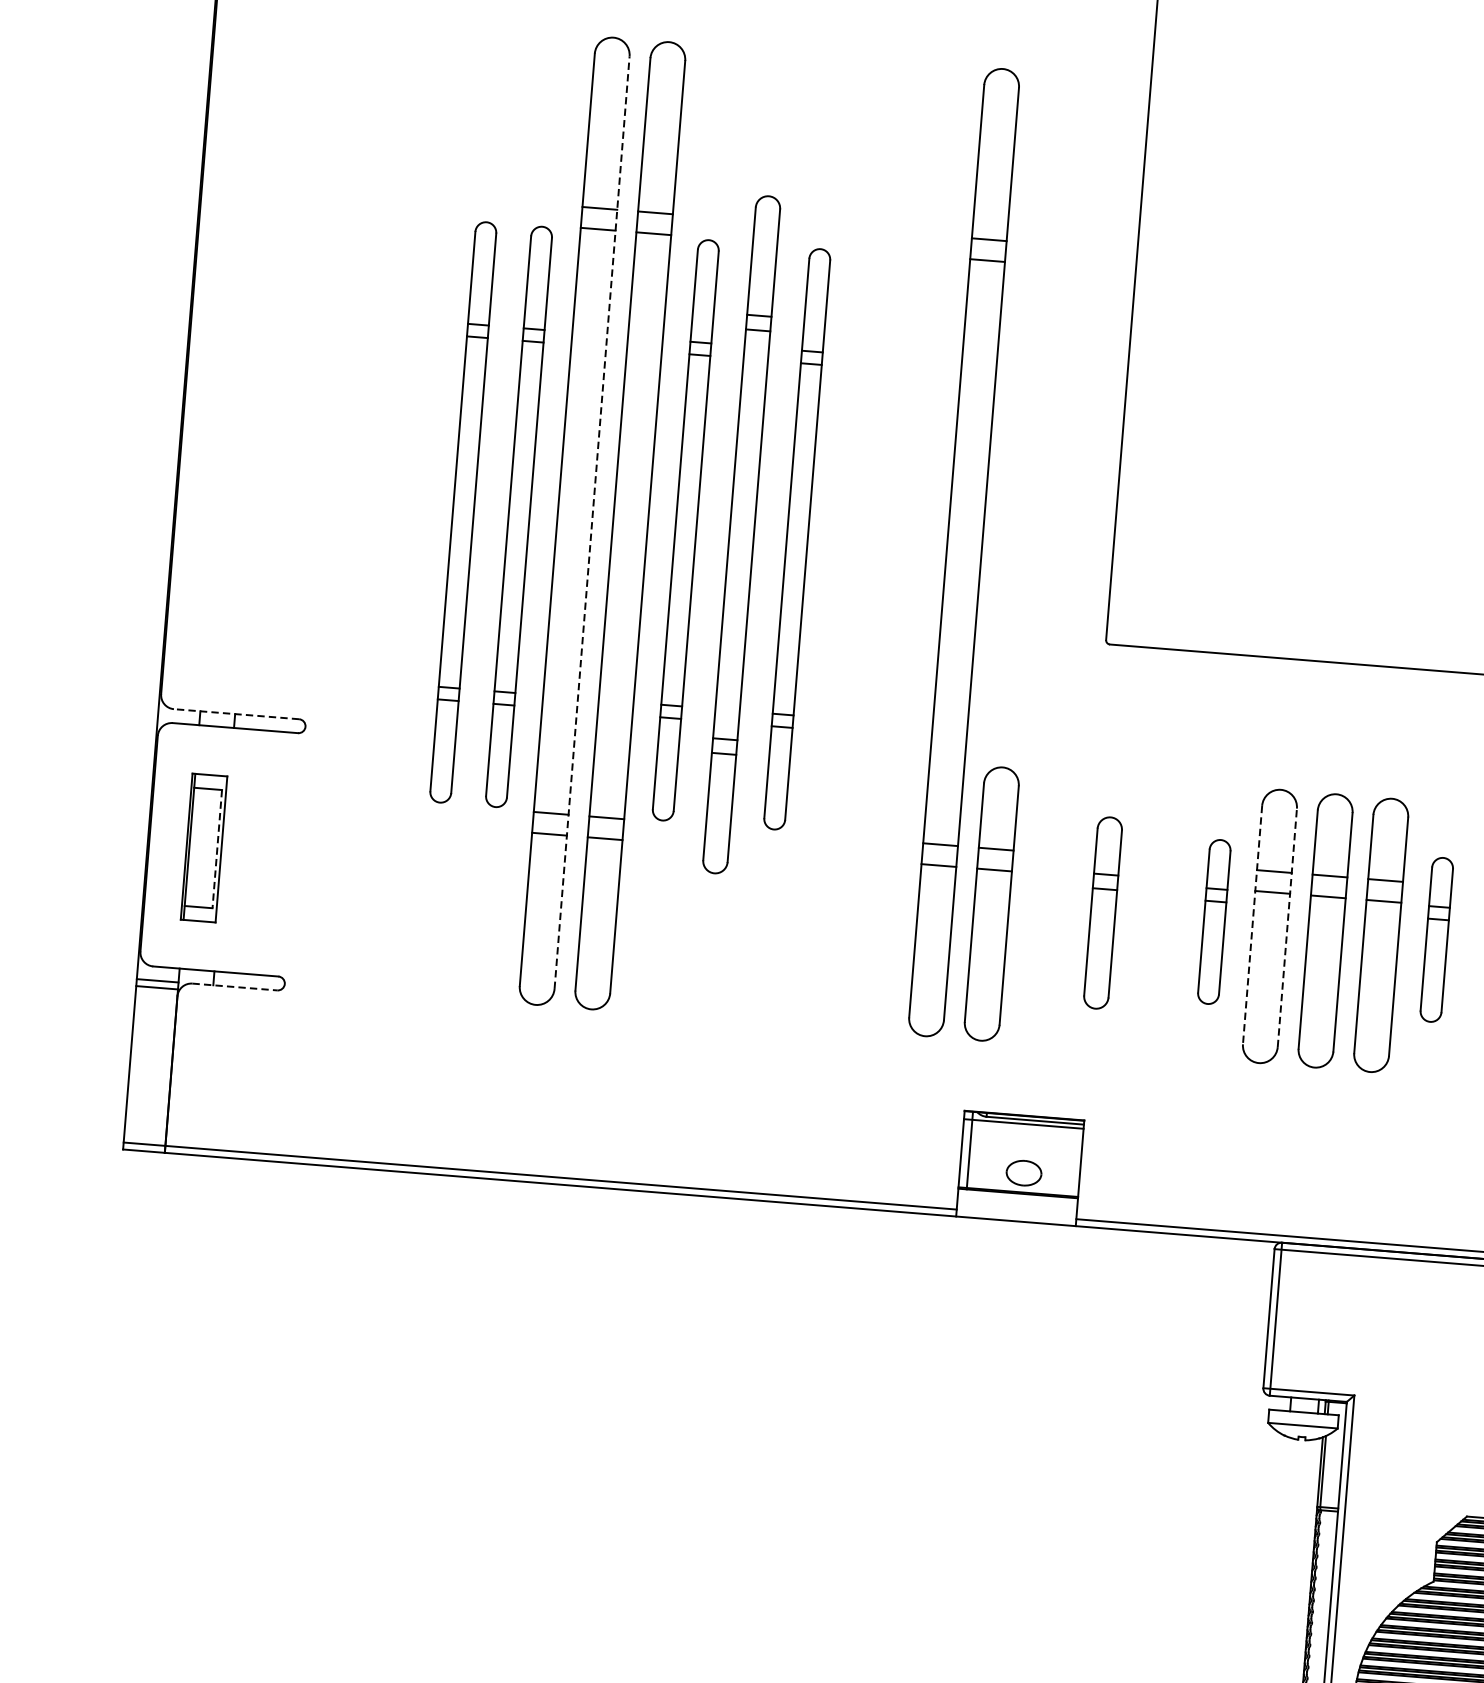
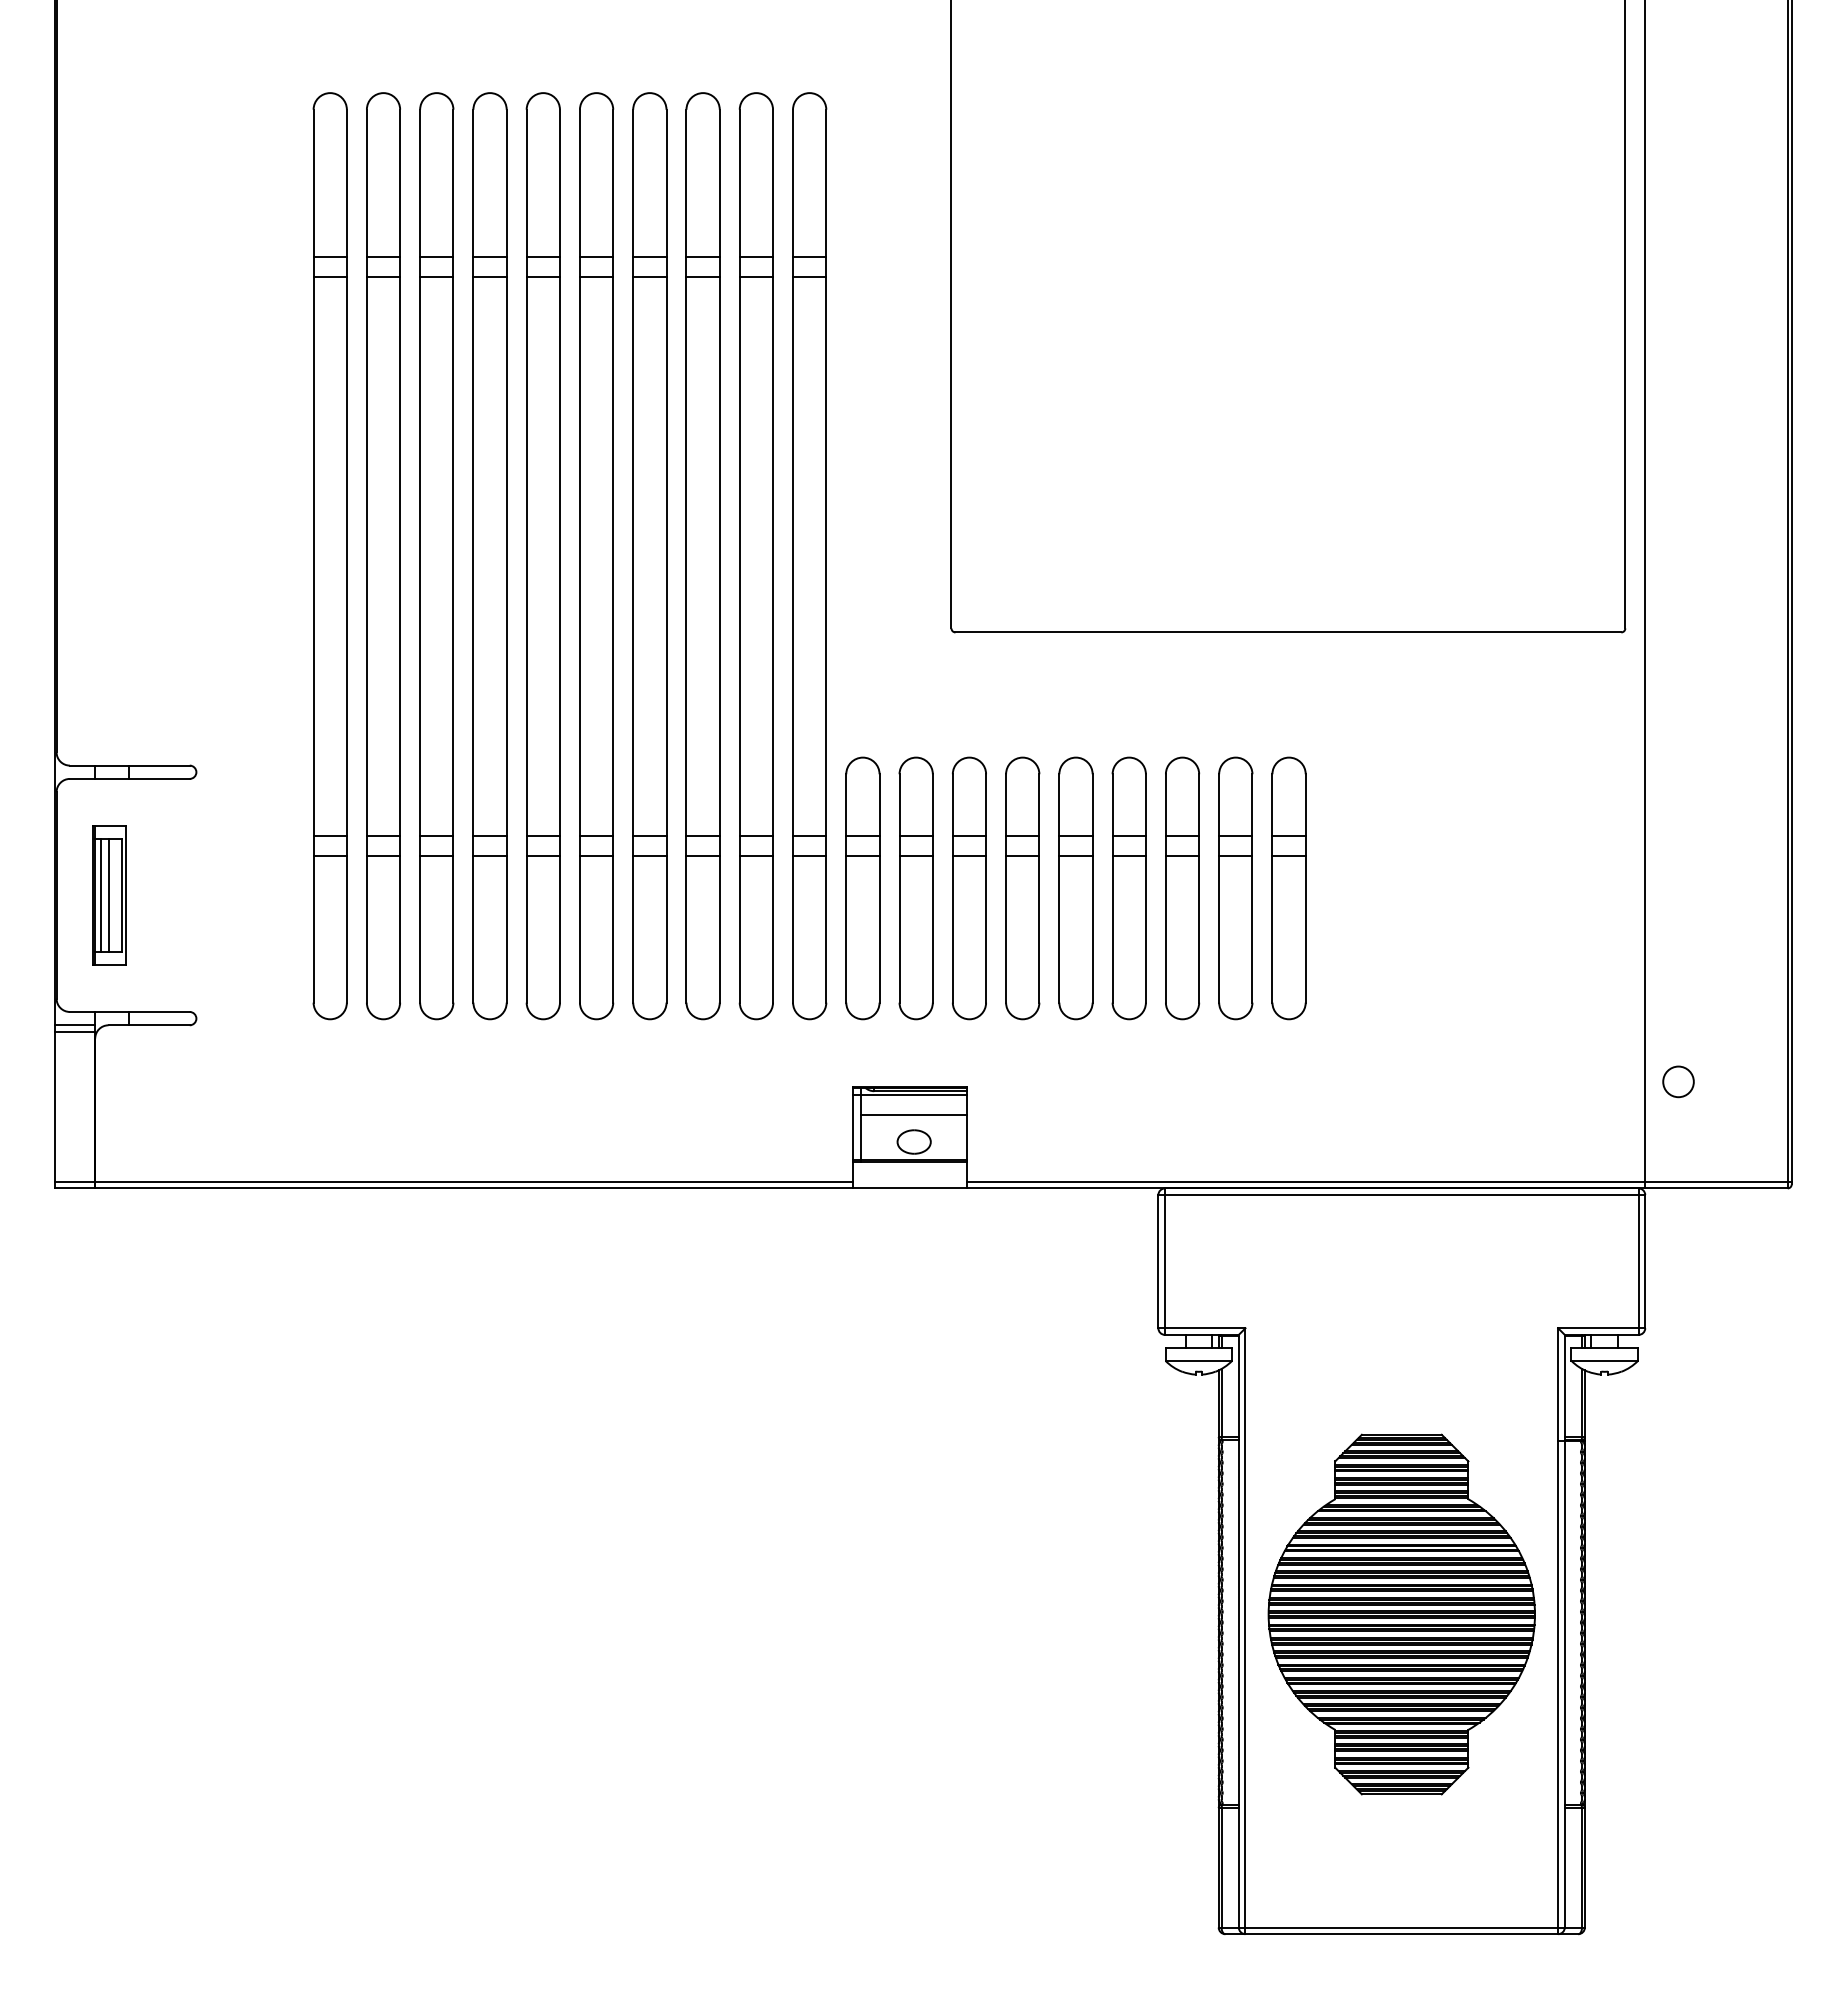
part: (462, 512) -> (329, 556), size x1.67
part: (519, 517) -> (383, 556), size x1.67
line: (592, 521) -> (453, 555), dashed -> solid
part: (685, 530) -> (542, 556), size x1.67
part: (741, 535) -> (596, 556), size x1.43
part: (796, 539) -> (649, 556), size x1.67
part: (852, 543) -> (702, 556), added
part: (907, 548) -> (755, 556), added
line: (236, 714) -> (129, 765), dashed -> solid
line: (196, 847) -> (101, 895), added
line: (203, 848) -> (108, 895), added
line: (216, 849) -> (121, 895), dashed -> solid
part: (1046, 908) -> (915, 888), added
part: (1103, 913) -> (969, 888), size x1.43
part: (1158, 917) -> (1022, 888), added
part: (1213, 921) -> (1075, 888), size x1.67
line: (1252, 925) -> (1112, 888), dashed -> solid
line: (1286, 926) -> (1145, 887), dashed -> solid
part: (1436, 939) -> (1288, 888), size x1.67
line: (235, 987) -> (149, 1025), dashed -> solid
line: (1025, 1145) -> (913, 1115), added

